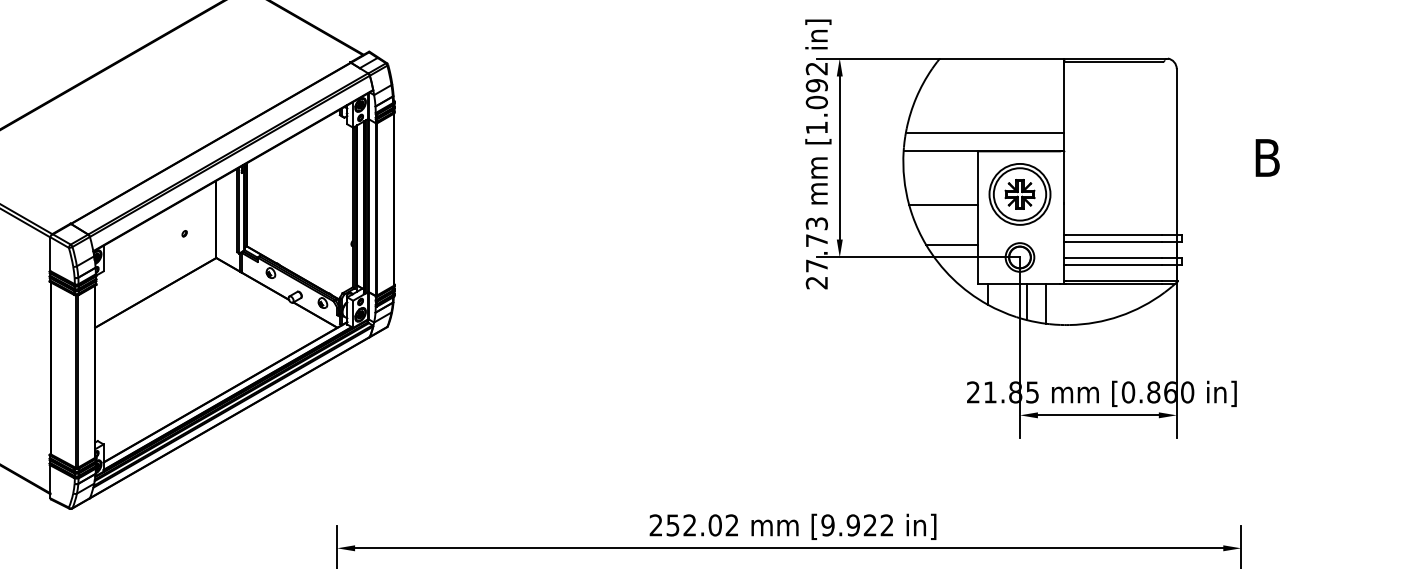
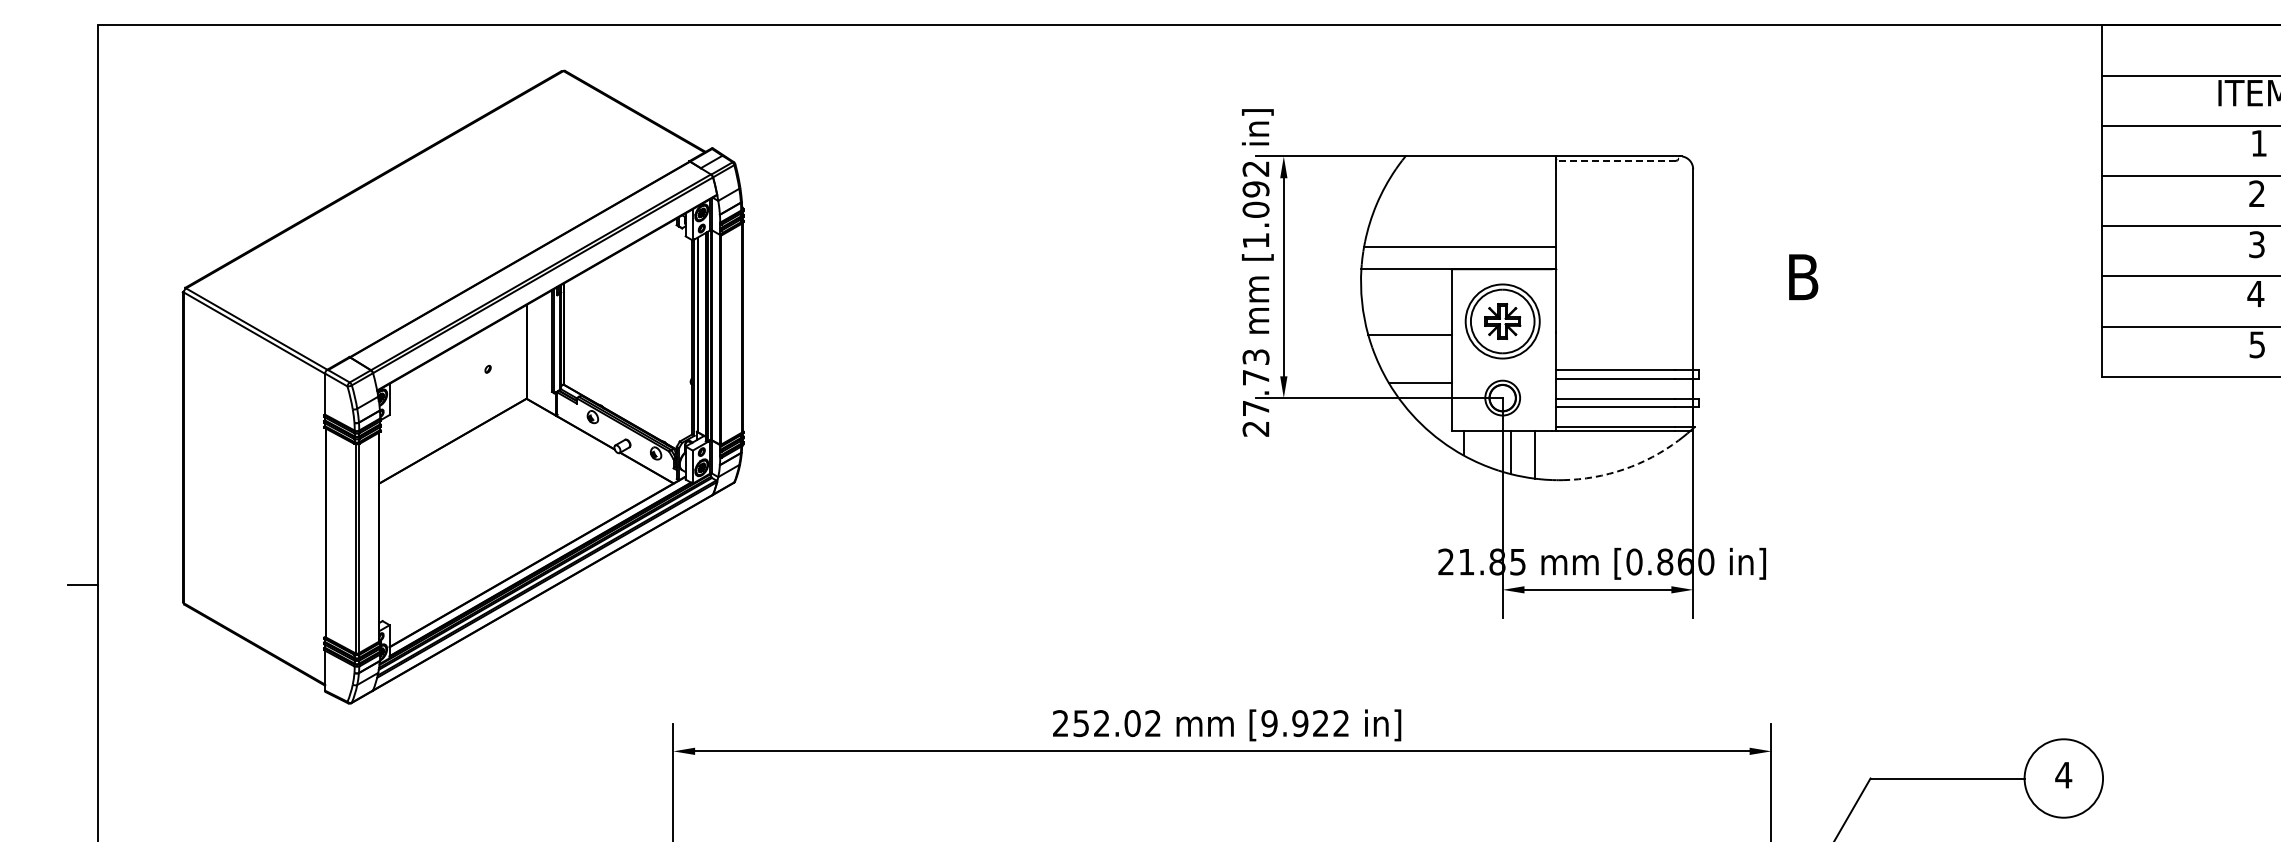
line: (1112, 61) -> (1615, 160), solid -> dashed
arc: (1119, 316) -> (1623, 469), solid -> dashed

